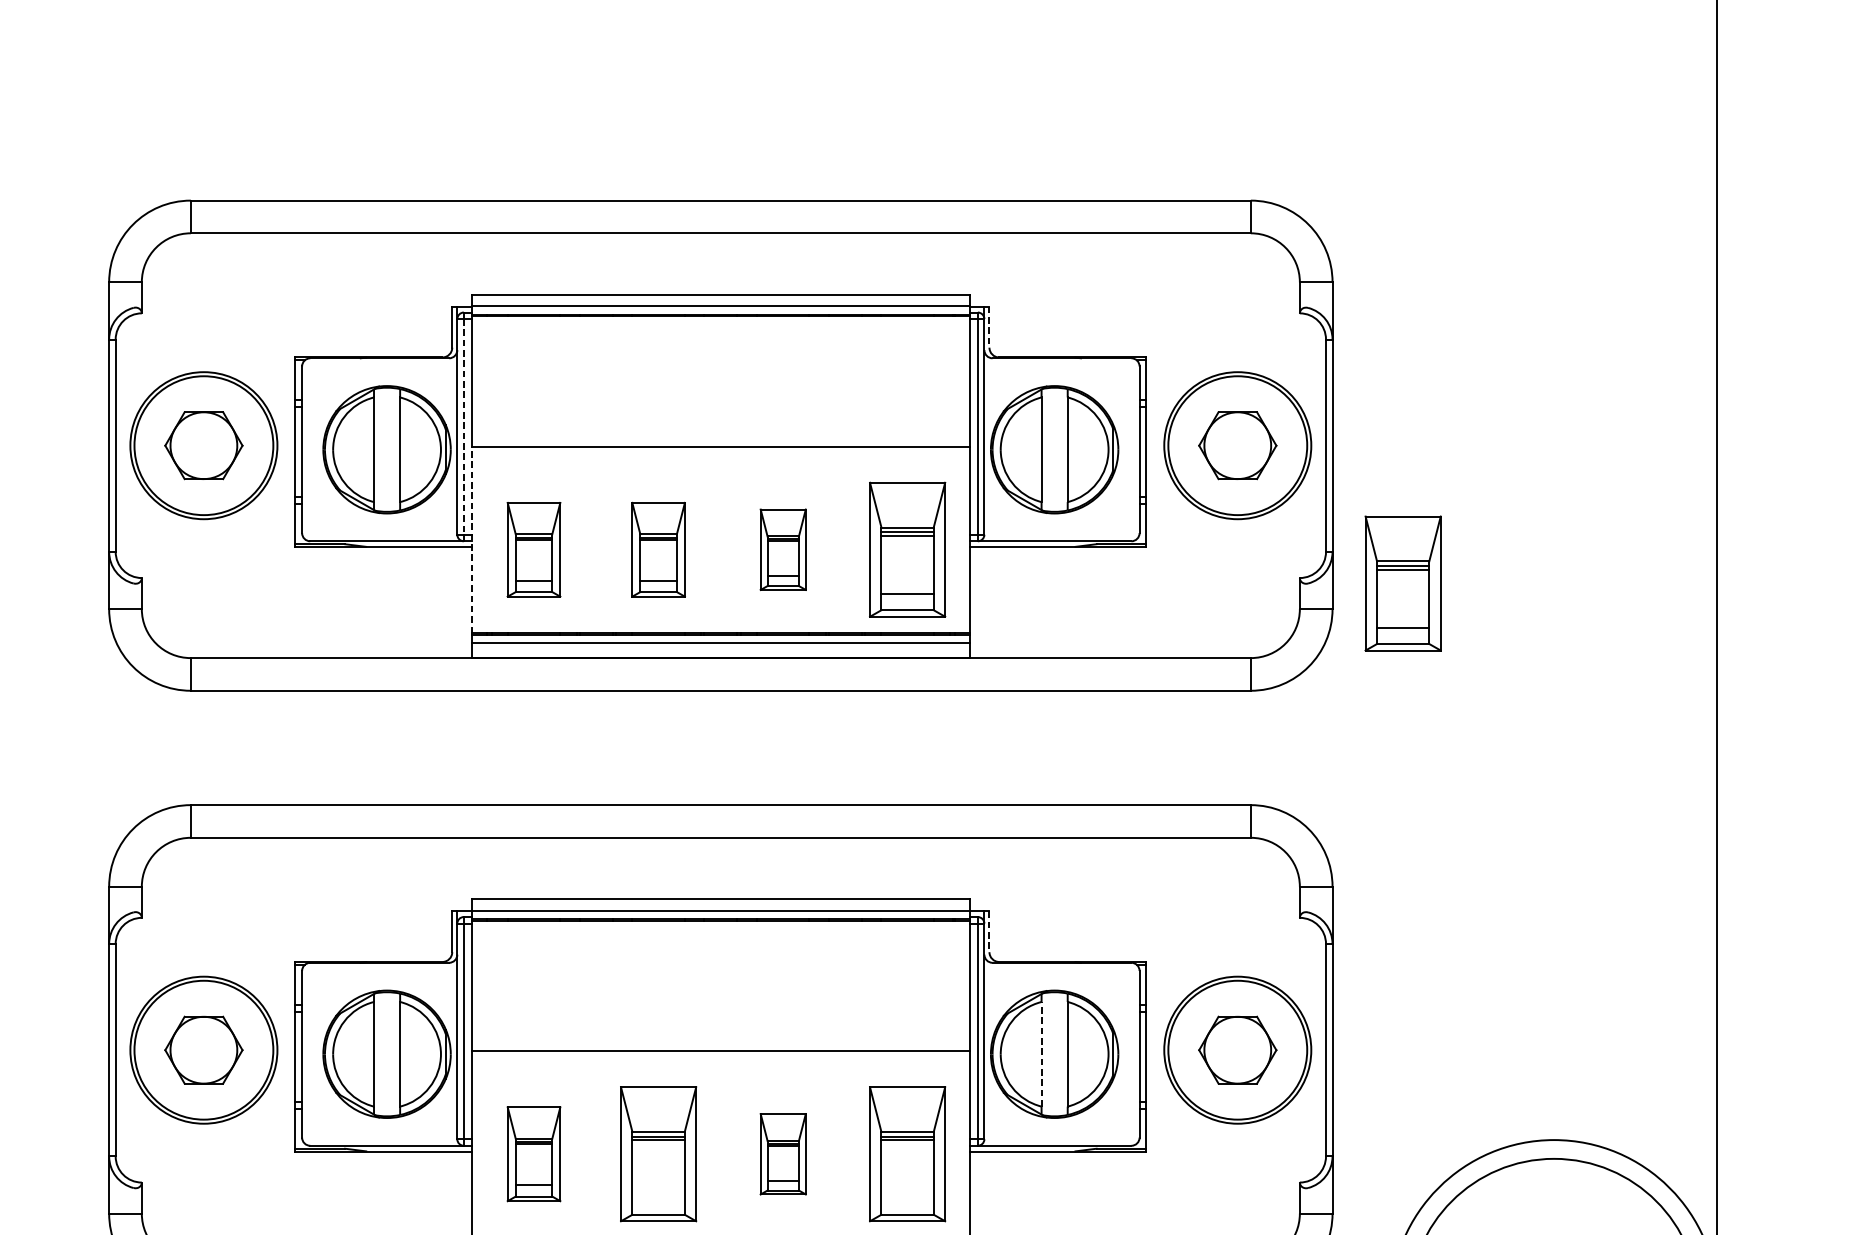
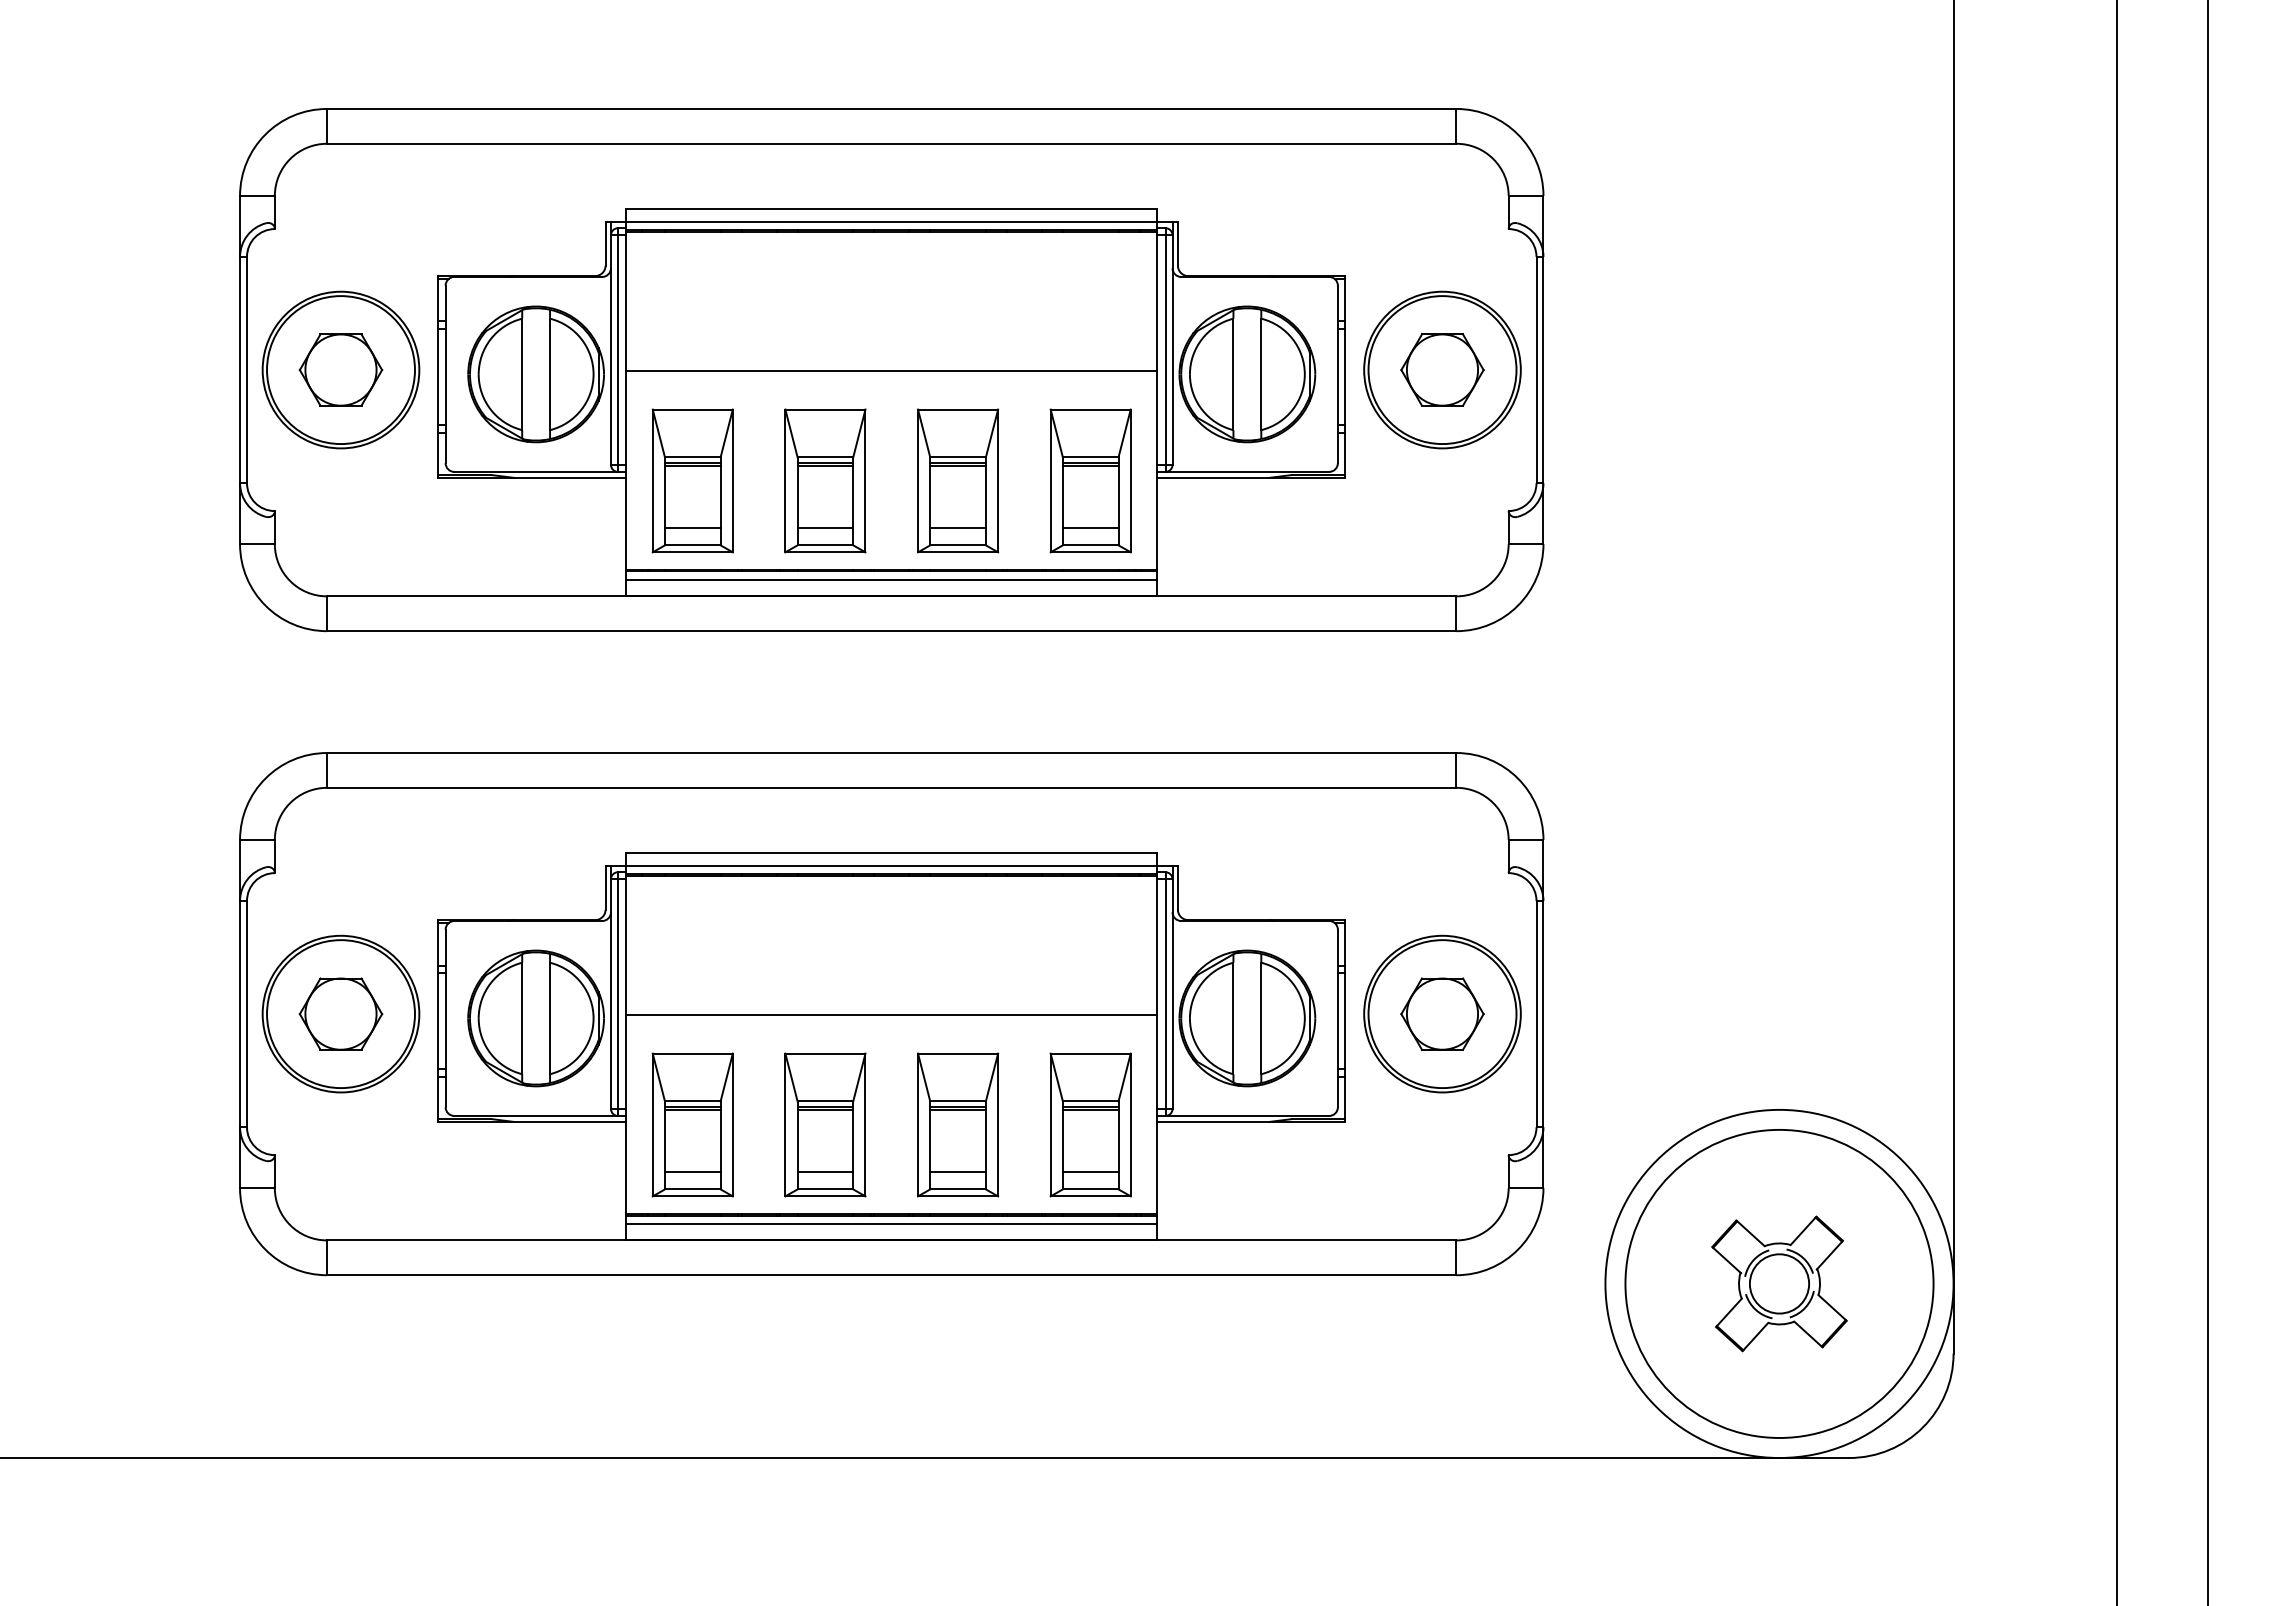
line: (989, 326) -> (1177, 243), dashed -> solid
line: (463, 427) -> (617, 350), dashed -> solid
line: (471, 539) -> (626, 470), dashed -> solid
part: (533, 549) -> (692, 480), size x1.43
part: (658, 549) -> (825, 480), size x1.43
part: (783, 549) -> (958, 480), size x1.67
part: (1402, 583) -> (1618, 516), removed
line: (989, 931) -> (1177, 887), dashed -> solid
line: (1041, 1054) -> (1233, 1018), dashed -> solid
part: (533, 1153) -> (692, 1124), size x1.43
part: (783, 1153) -> (958, 1124), size x1.67
line: (658, 1198) -> (825, 1172), added
line: (907, 1198) -> (1090, 1172), added

